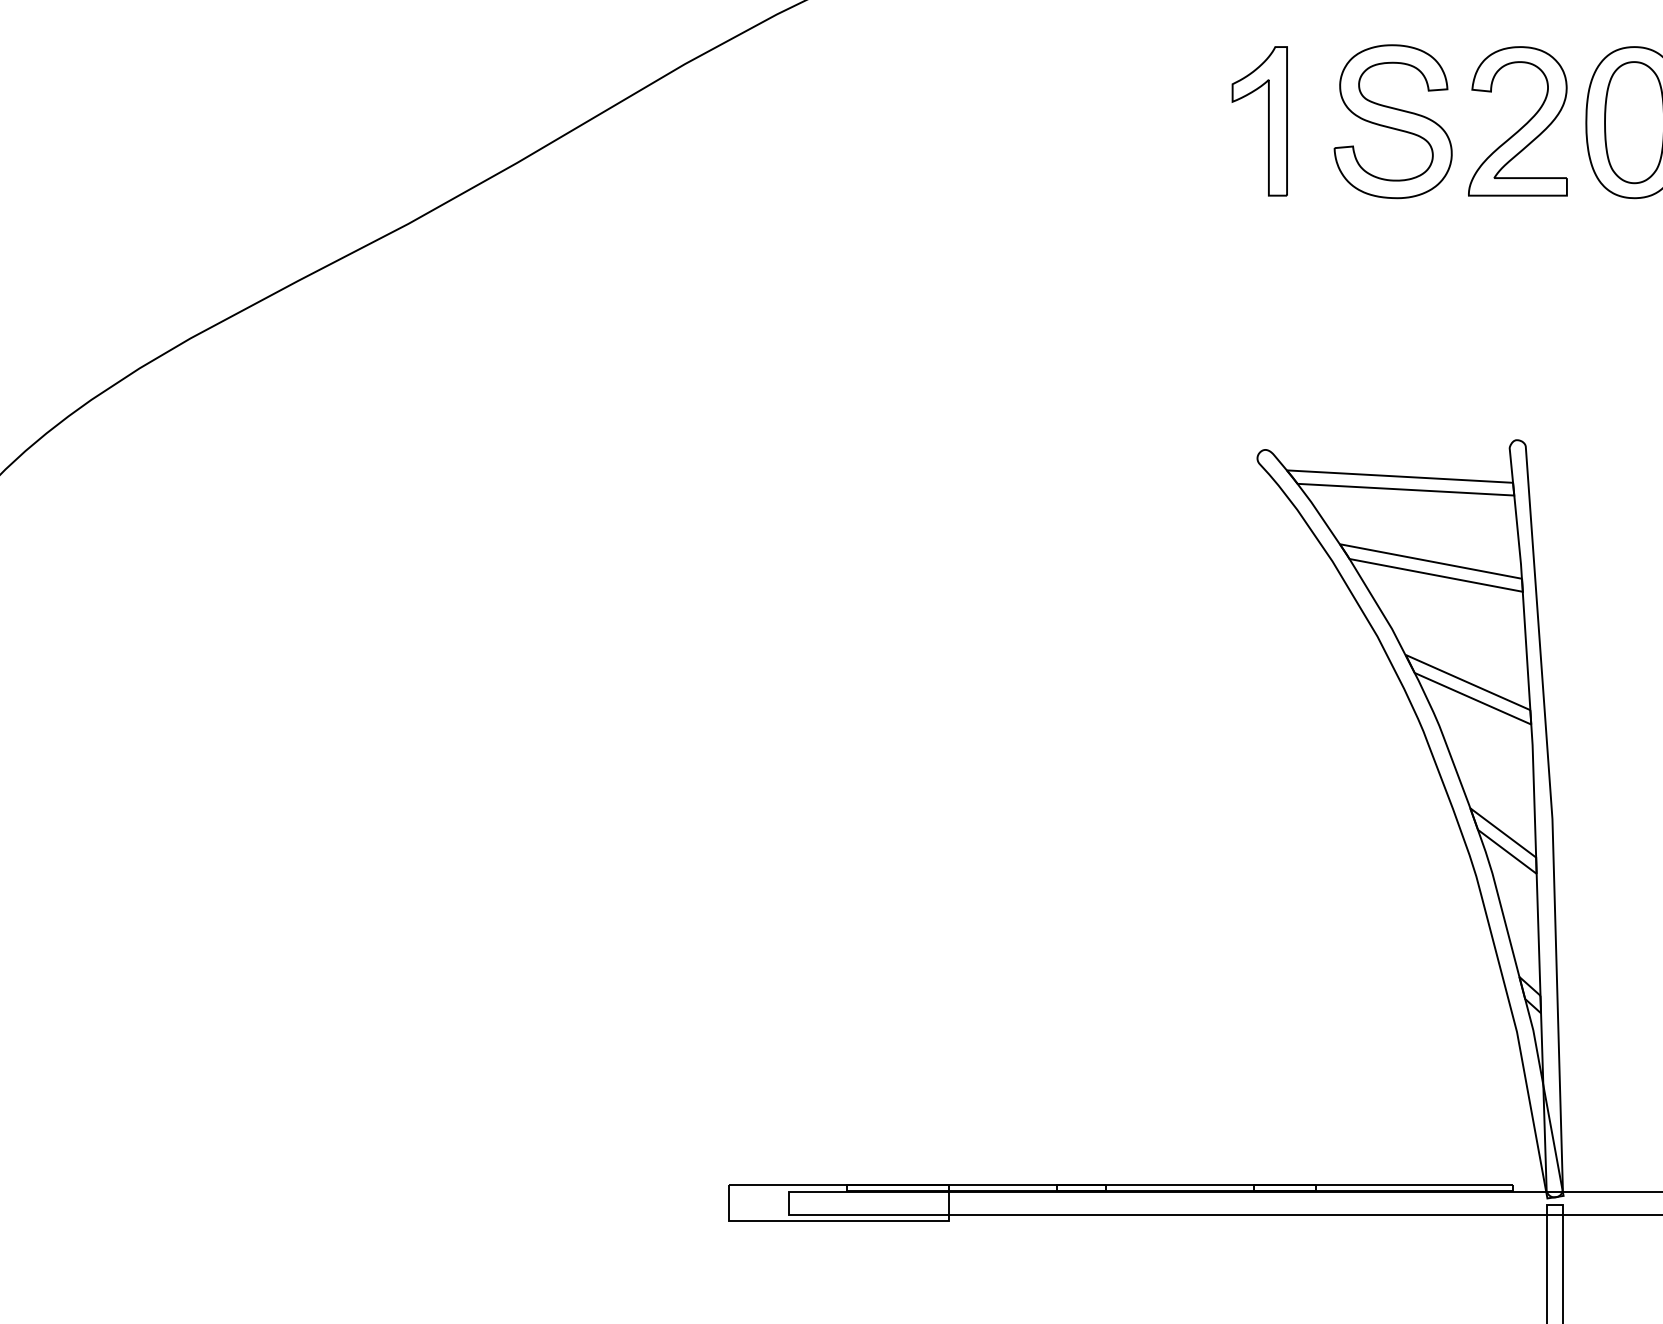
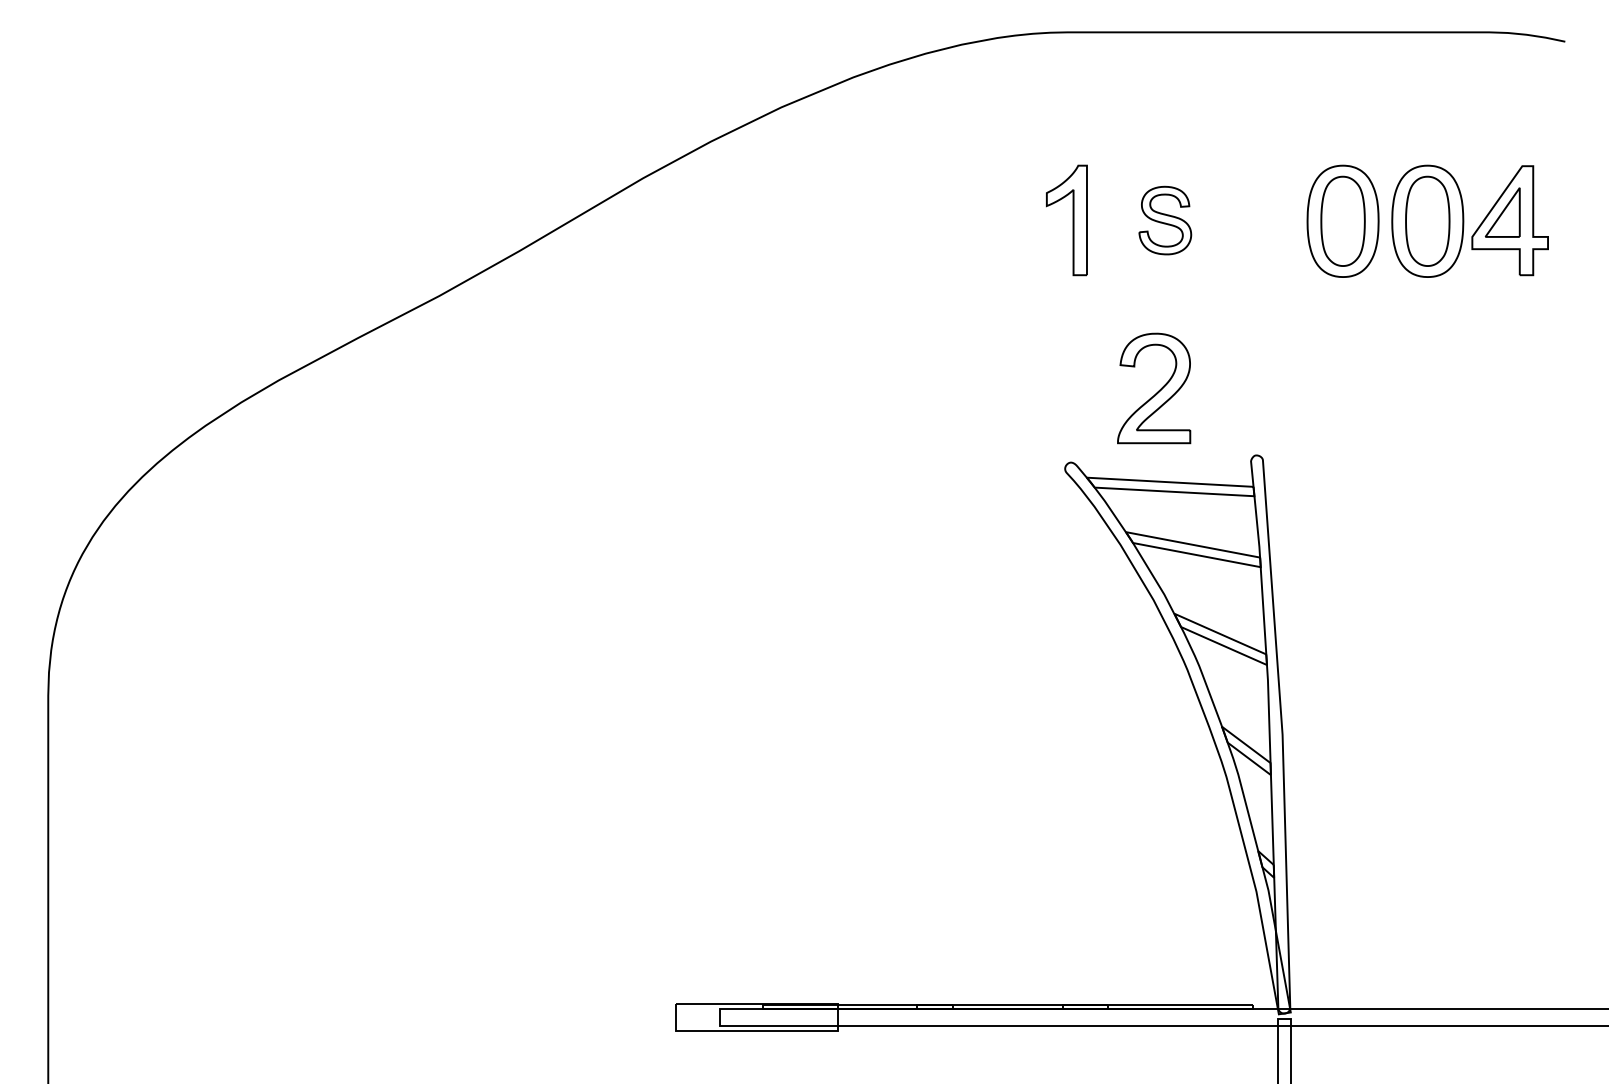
part: (1393, 121) -> (1165, 220), size x0.6
part: (1518, 121) -> (1154, 388), moved

